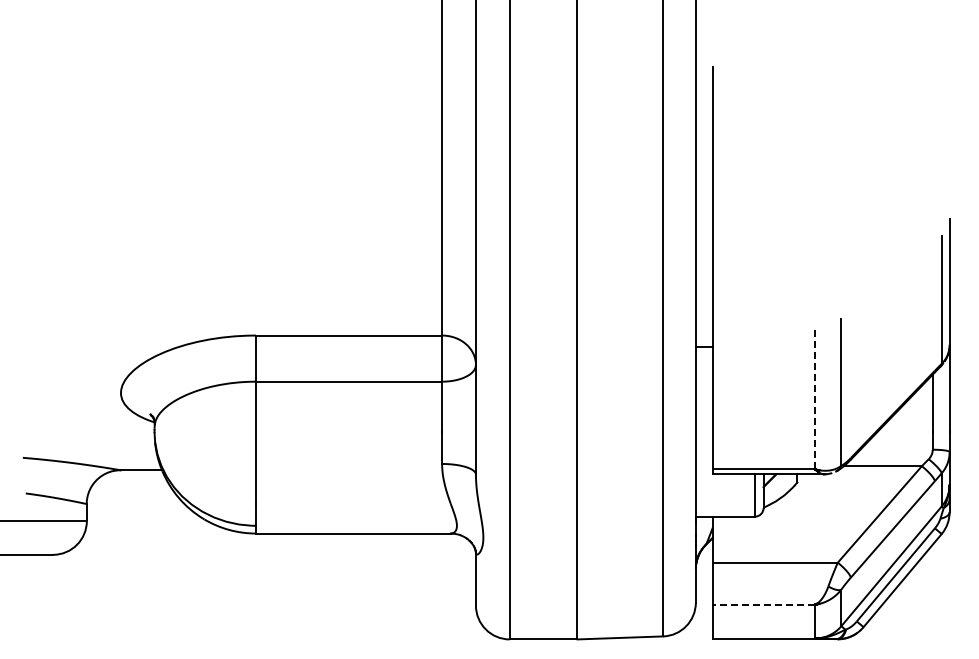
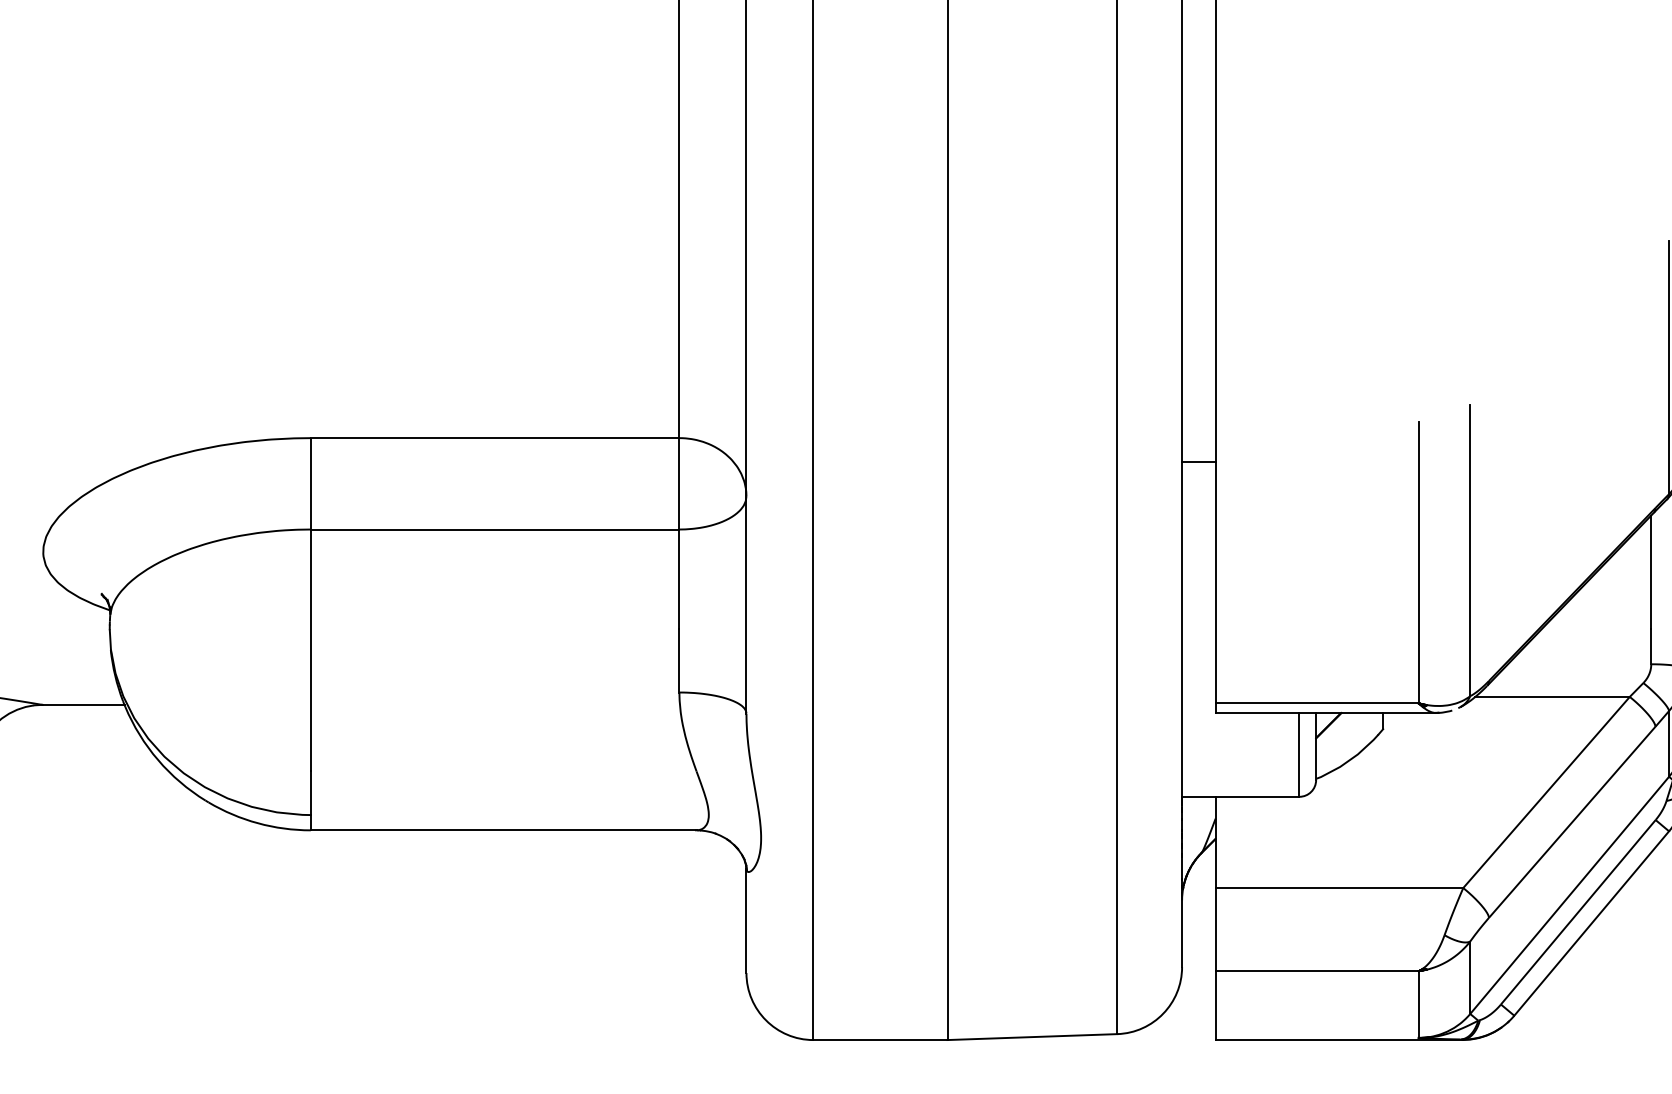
line: (815, 397) -> (1419, 560), dashed -> solid
line: (763, 604) -> (1316, 970), dashed -> solid

